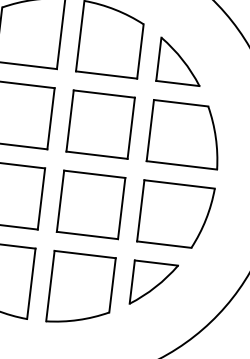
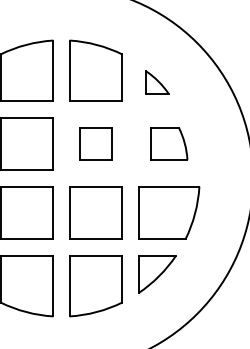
part: (180, 61) -> (157, 82), size x0.6
part: (100, 124) -> (95, 143), size x0.6
part: (186, 134) -> (169, 143), size x0.6

